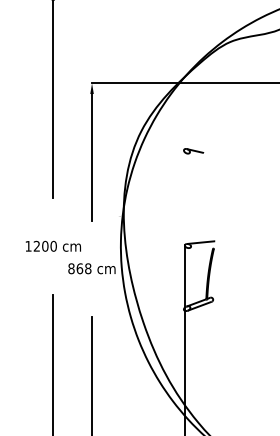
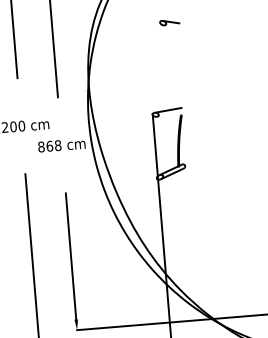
part: (193, 151) -> (169, 22), moved

